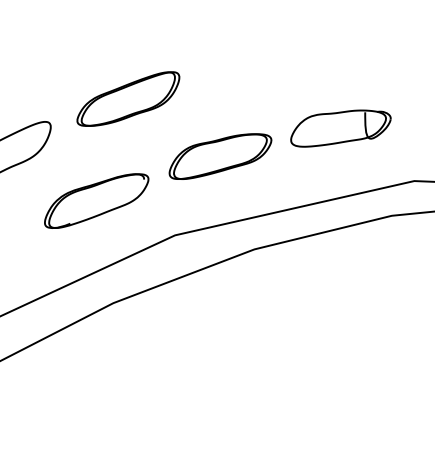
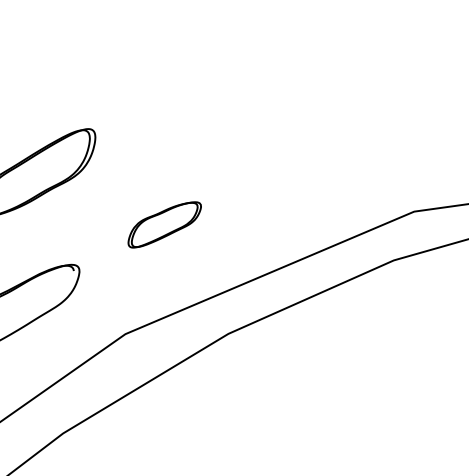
part: (340, 128) -> (309, 162), removed
part: (220, 156) -> (164, 224), size x0.6

